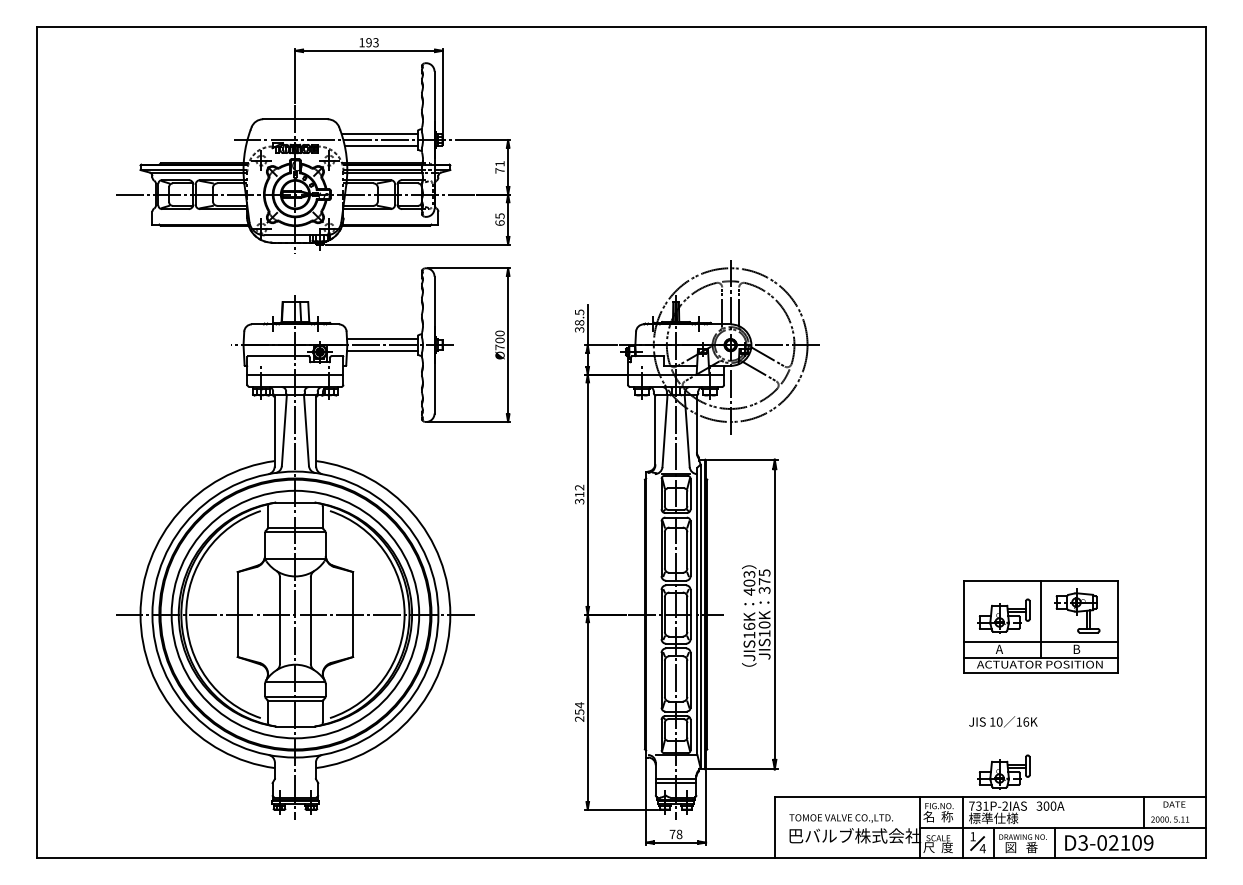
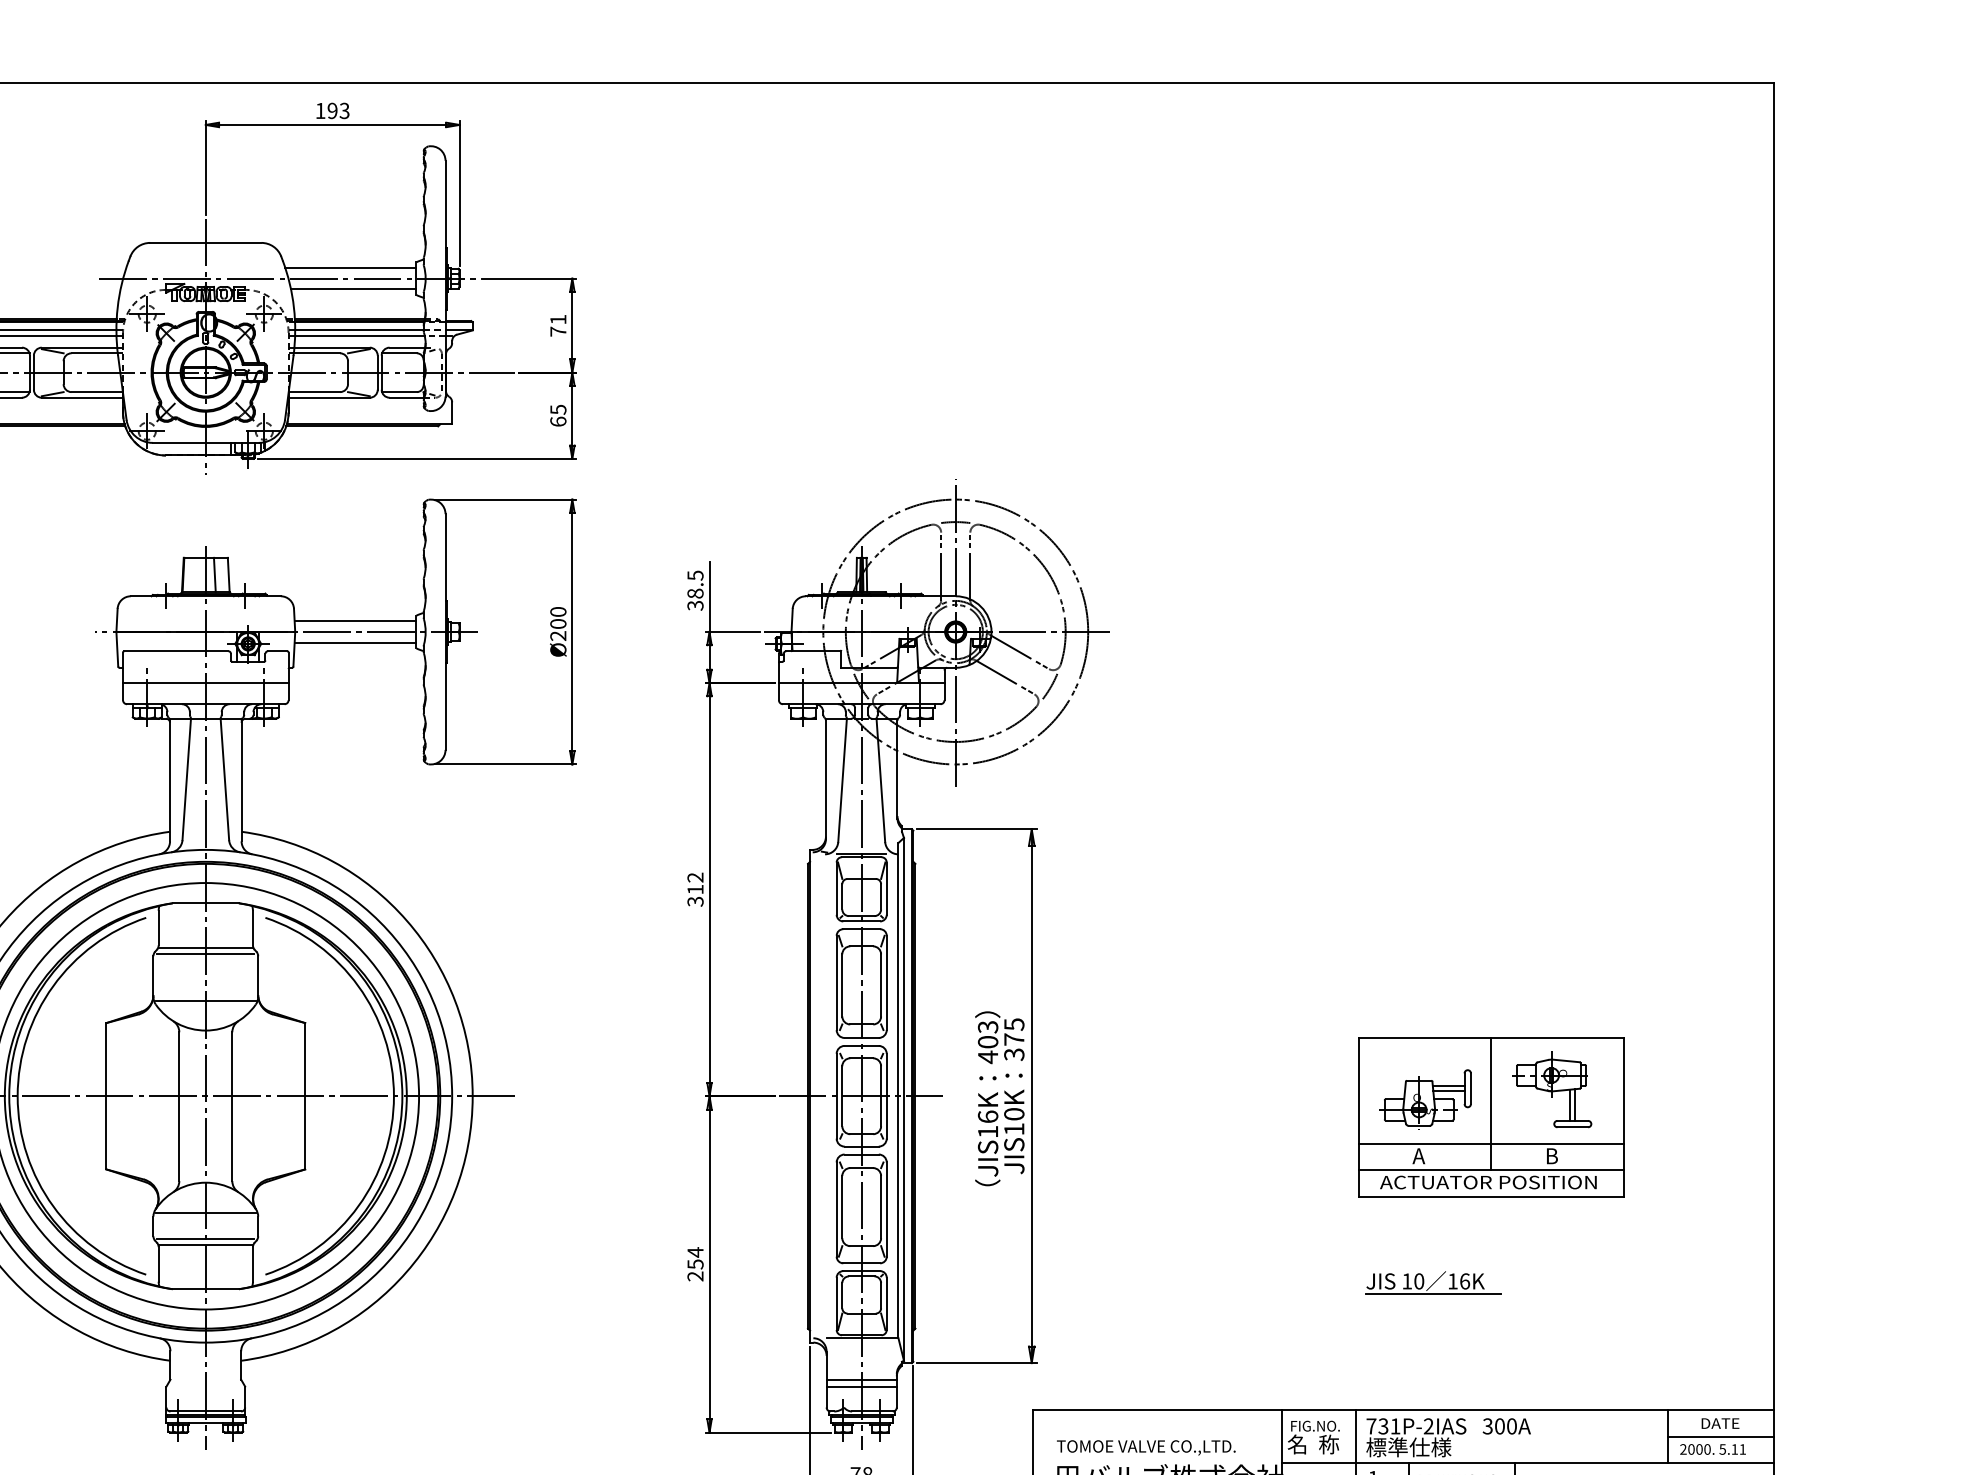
text: (499, 347) -> (557, 636), Ø700 -> Ø200
line: (1007, 729) -> (1432, 1294), added
part: (1003, 771) -> (1425, 1366), removed
line: (1174, 812) -> (1720, 1437), added

